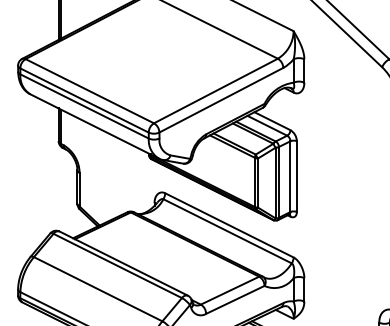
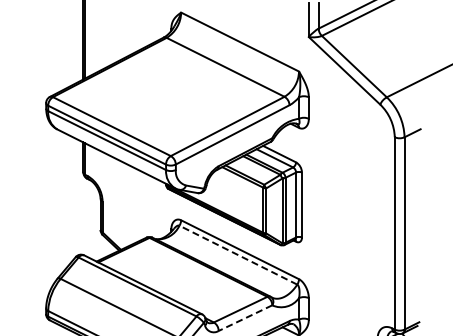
line: (227, 231) -> (238, 255), solid -> dashed
line: (235, 300) -> (245, 318), solid -> dashed

